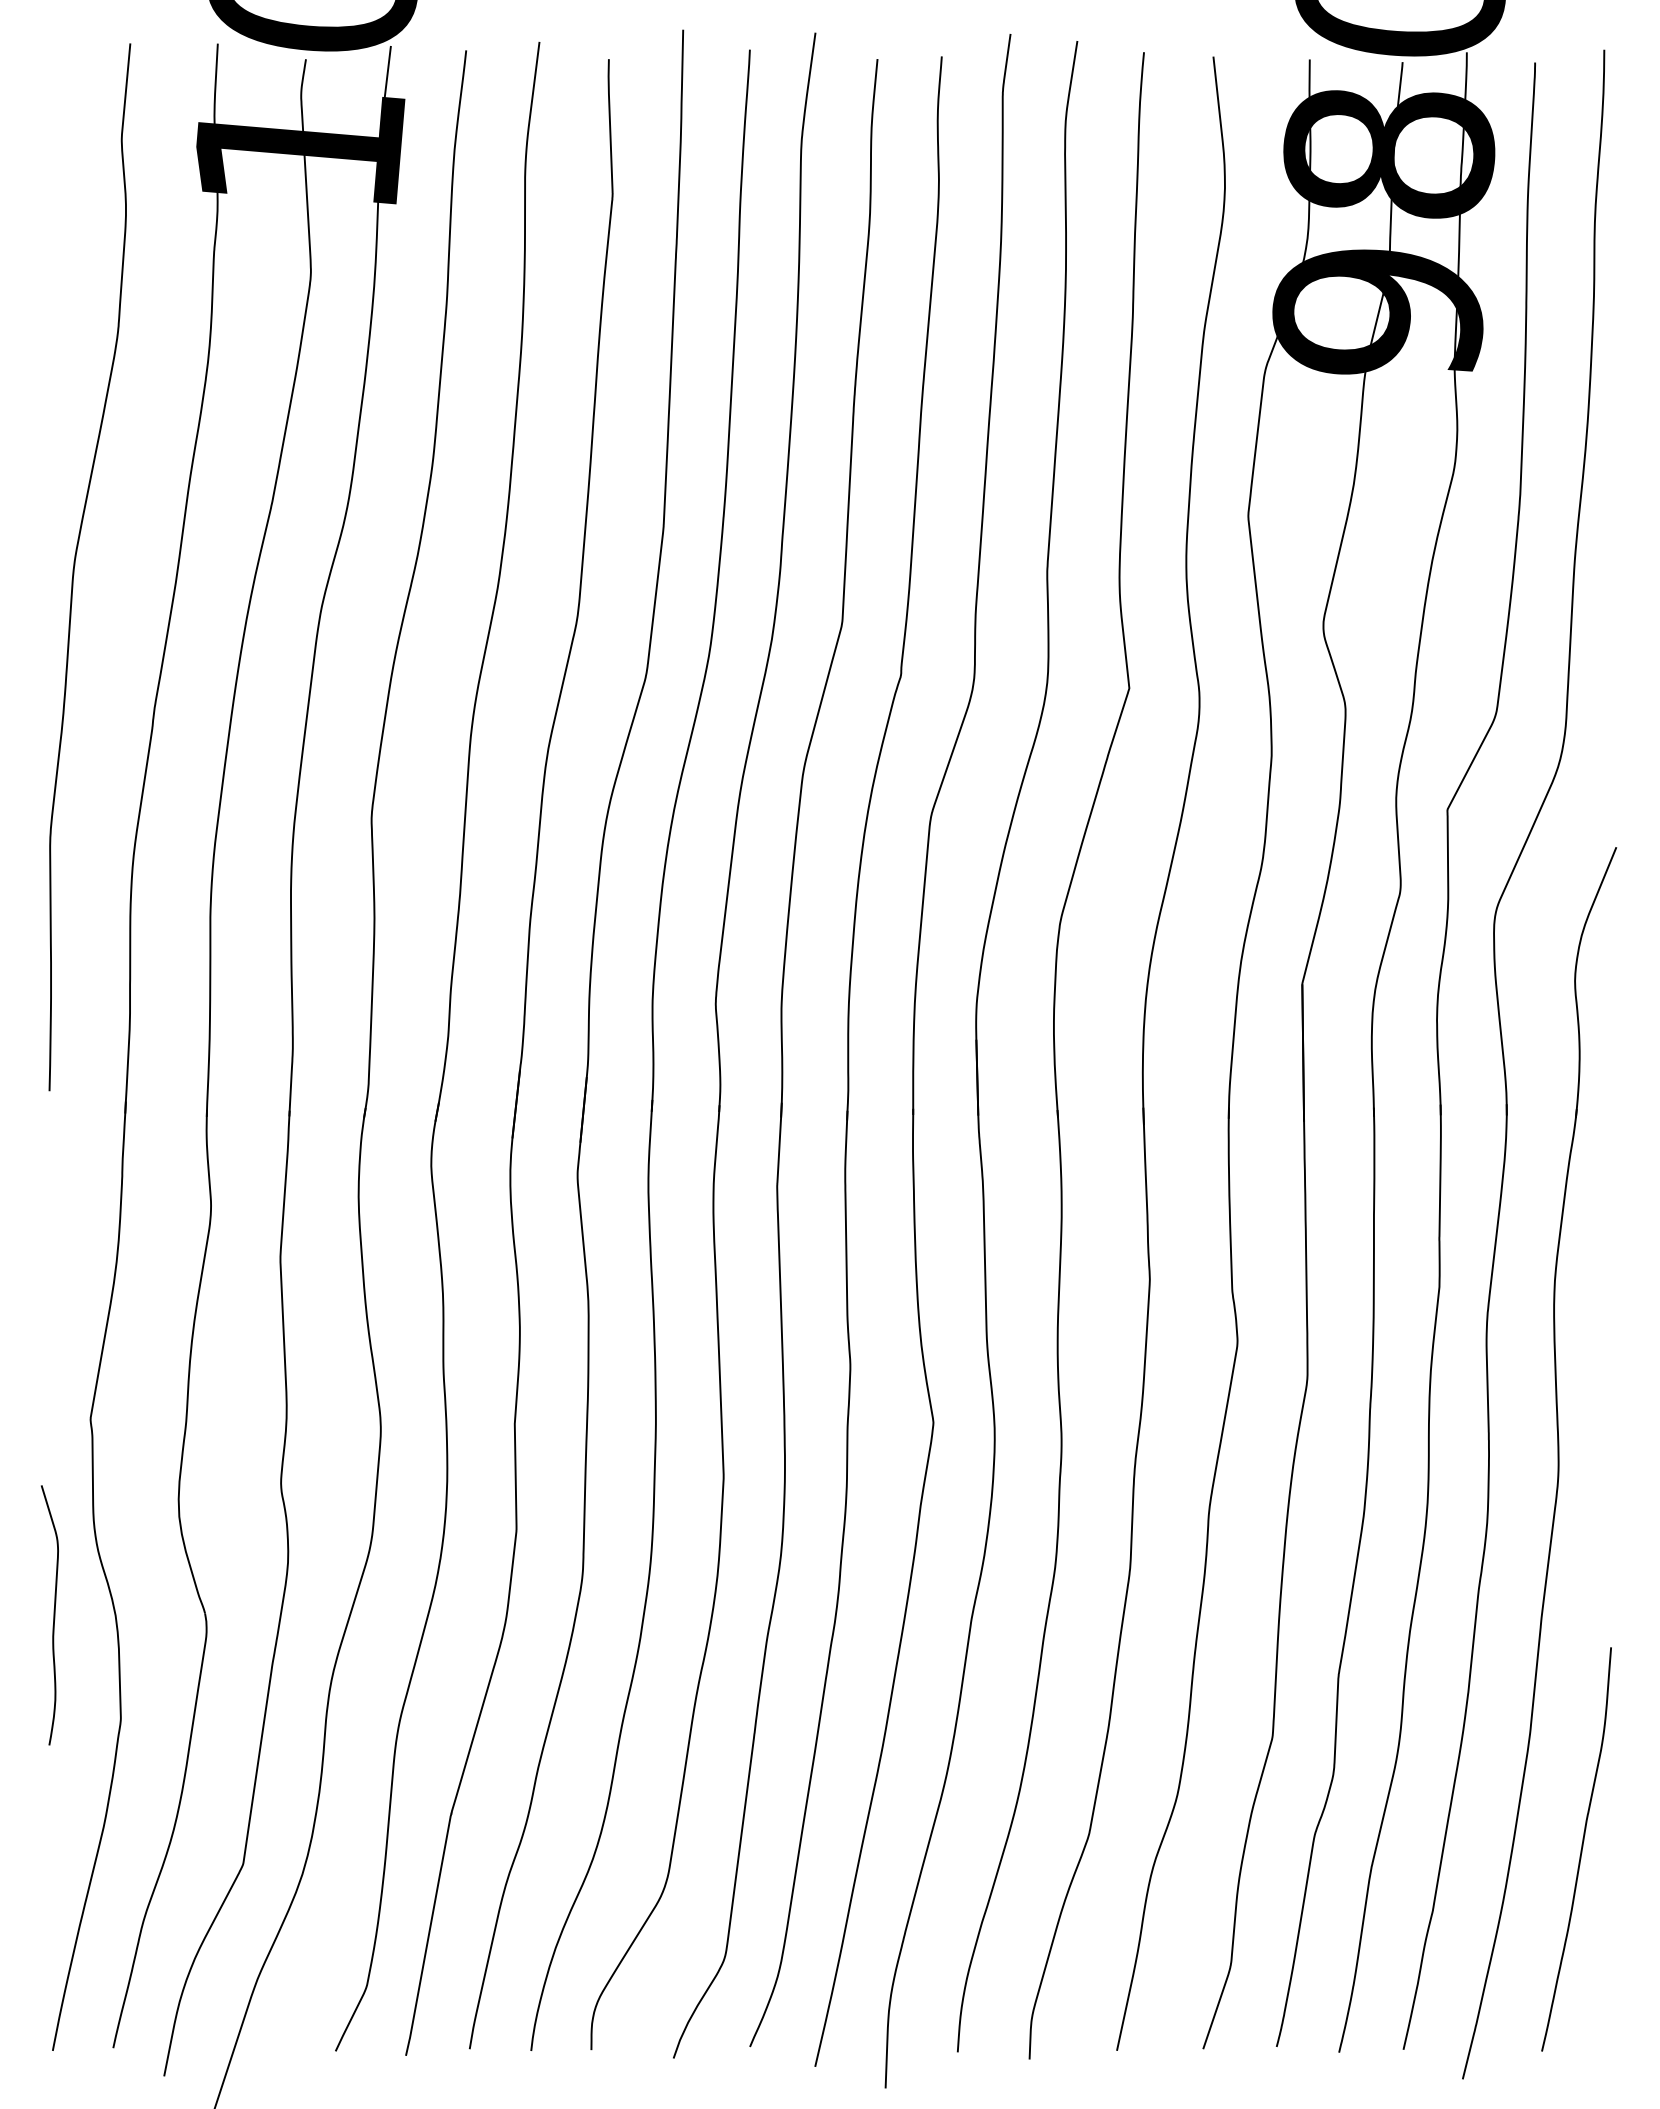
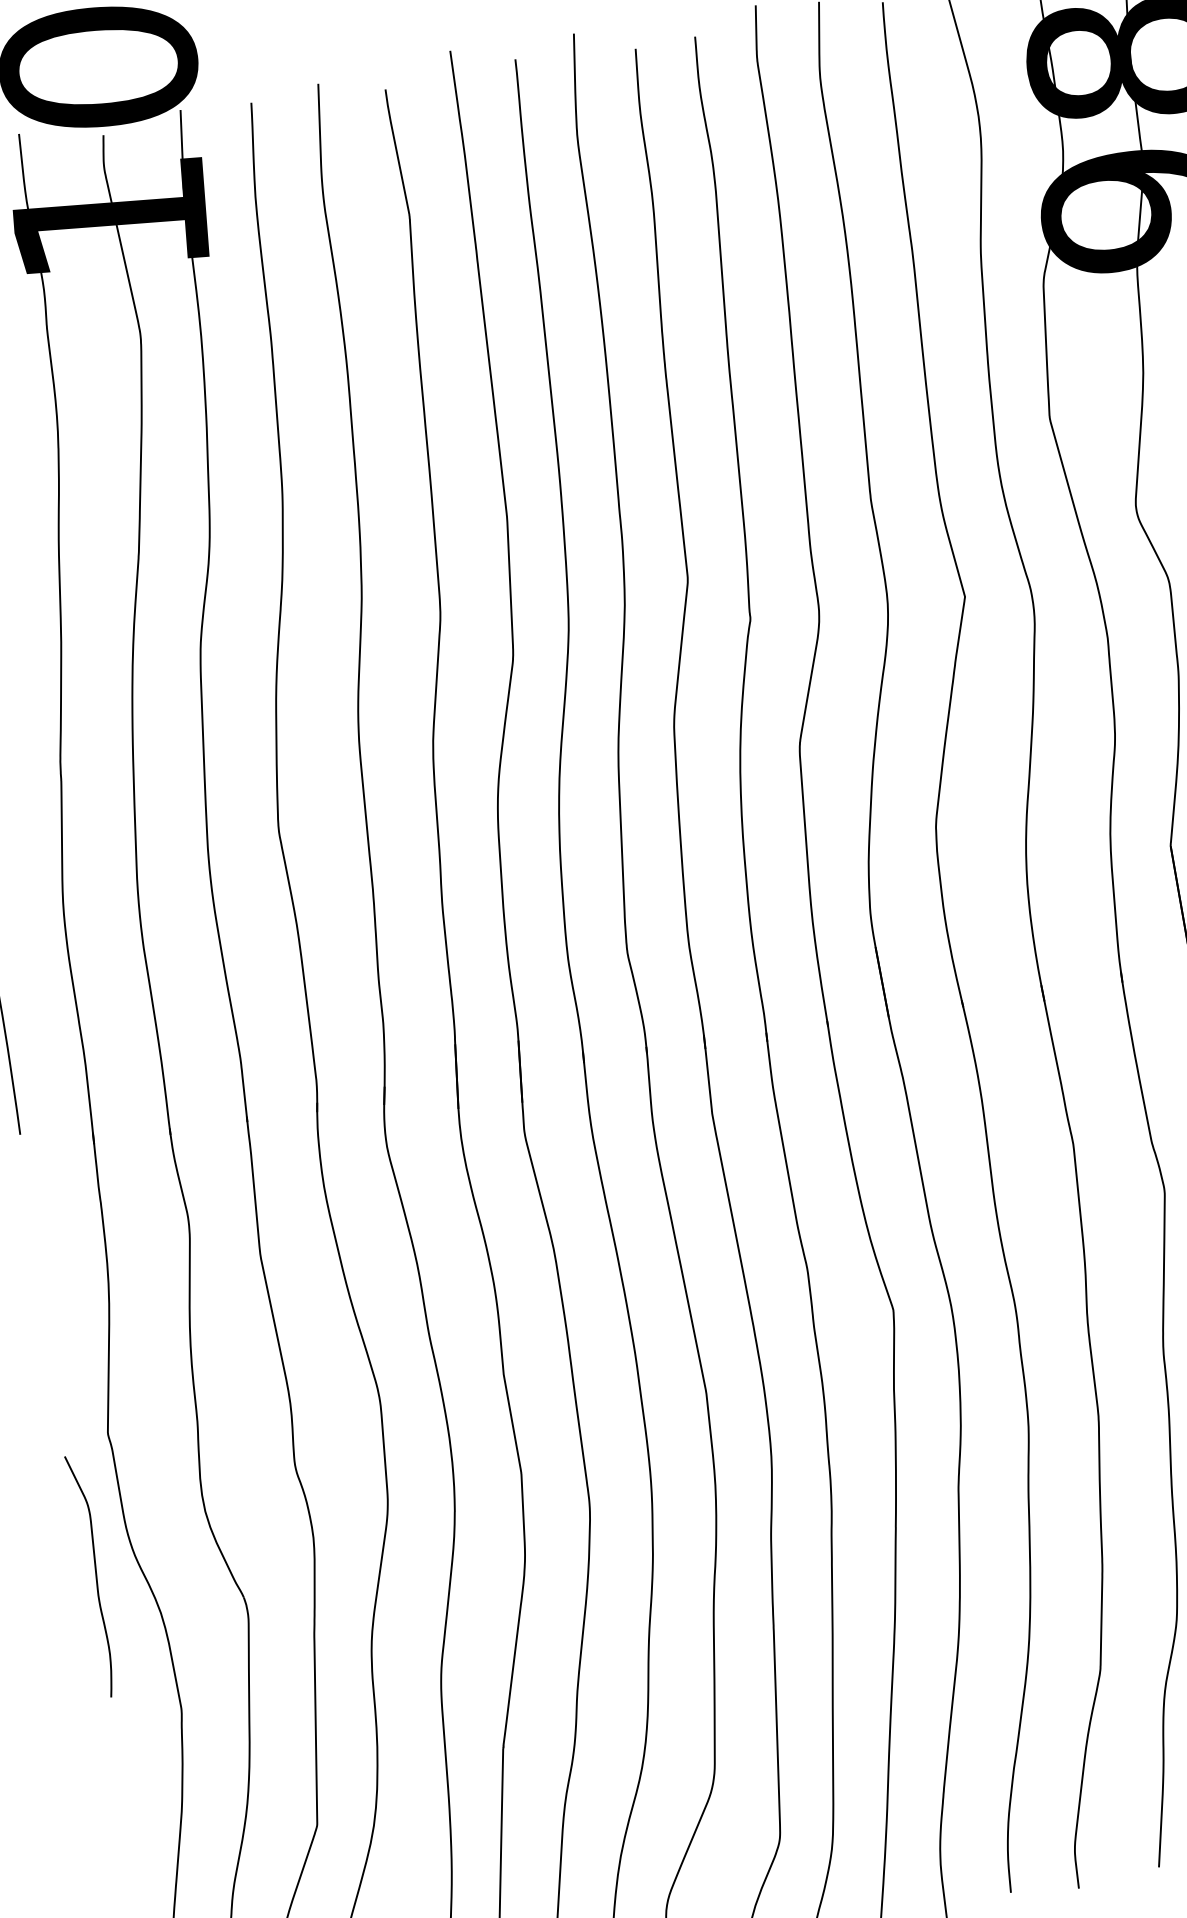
curve: (53, 1615) -> (95, 1575), moved

